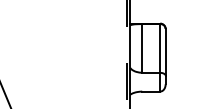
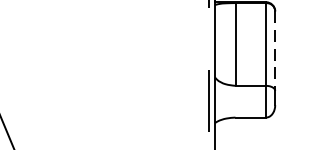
line: (165, 52) -> (274, 51), solid -> dashed

